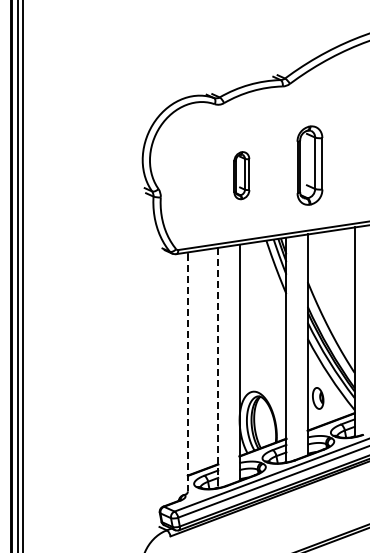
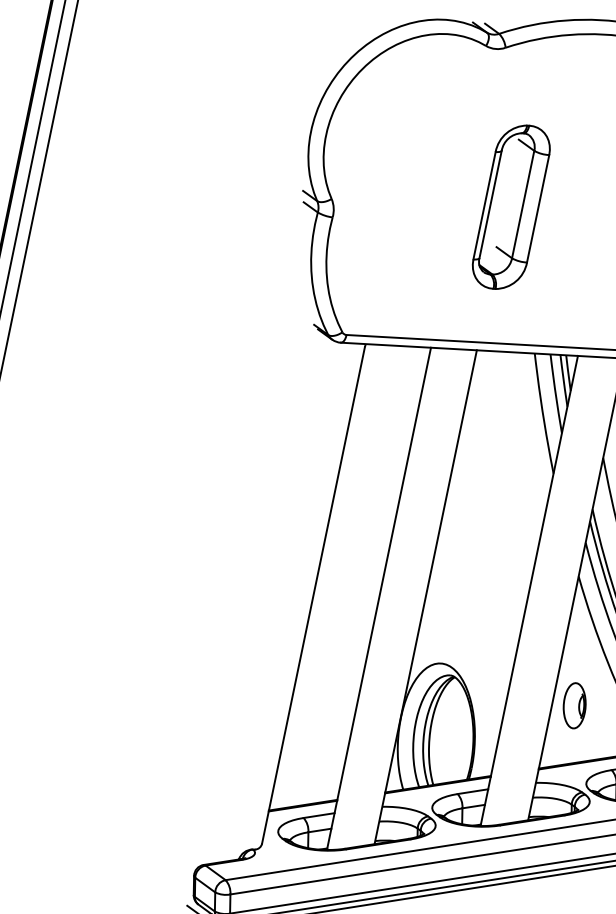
part: (241, 175) -> (510, 206), size x1.67
line: (218, 368) -> (379, 600), dashed -> solid
line: (187, 372) -> (312, 594), dashed -> solid

